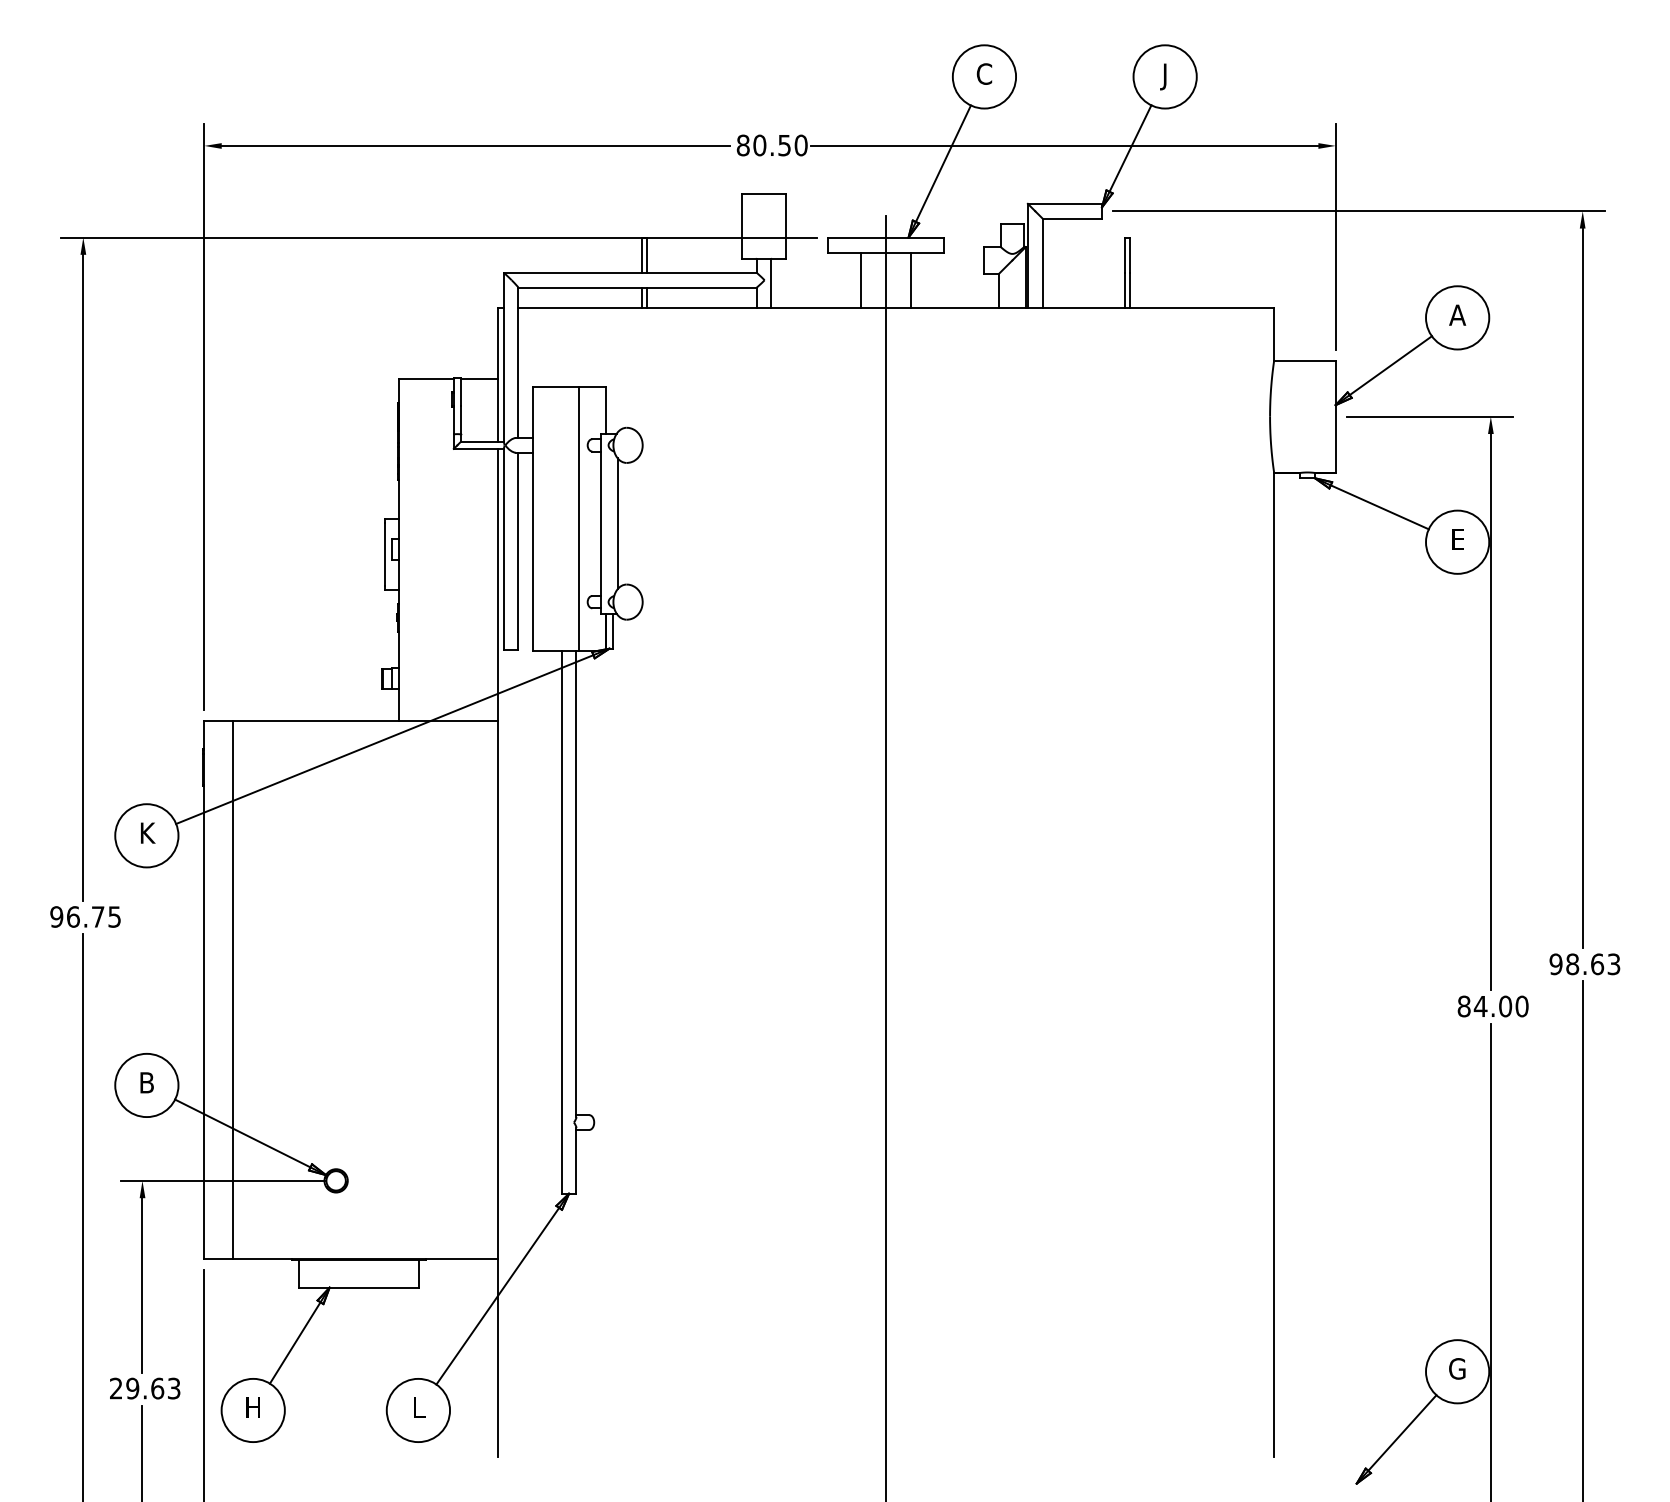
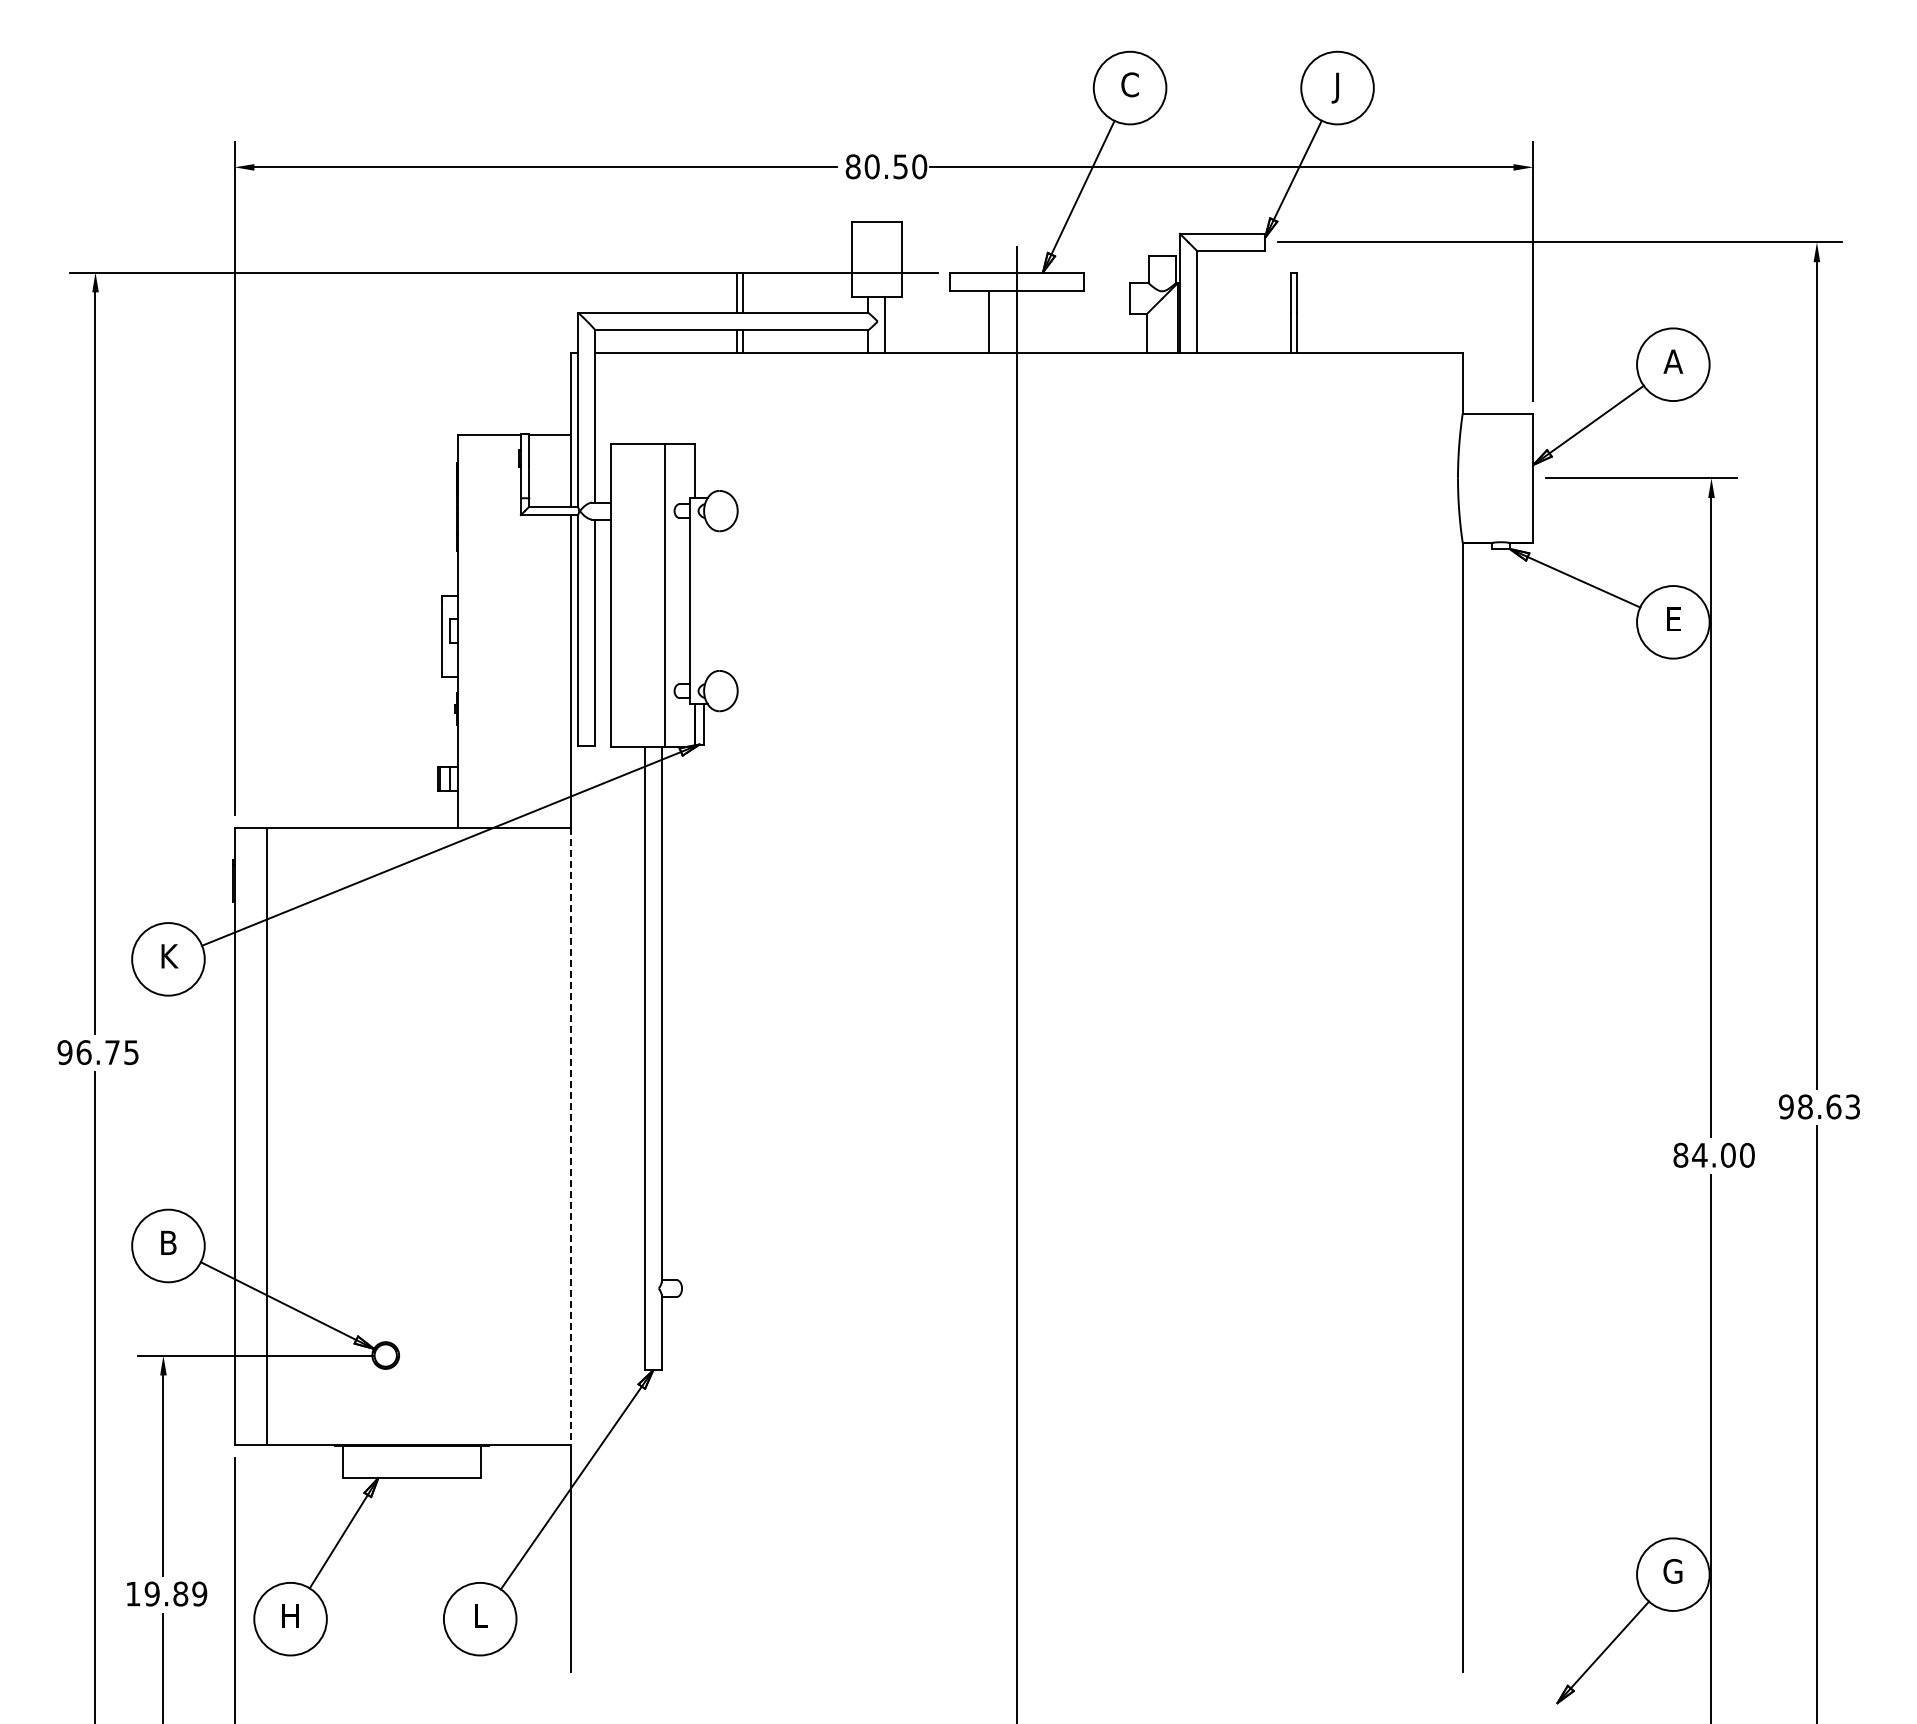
line: (910, 280) -> (1045, 321), removed
line: (618, 524) -> (709, 601), removed
line: (497, 990) -> (571, 1136), solid -> dashed
text: (145, 1388) -> (166, 1593), 29.63 -> 19.89

